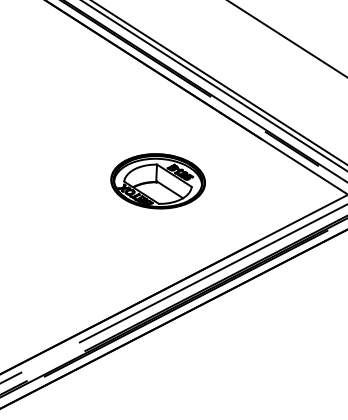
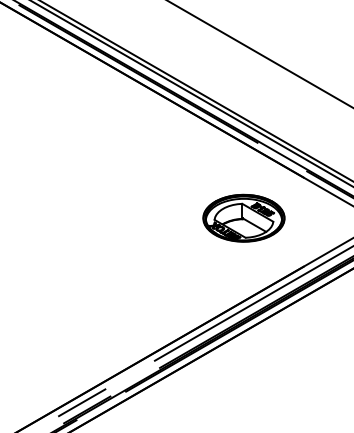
part: (157, 180) -> (243, 217), moved

